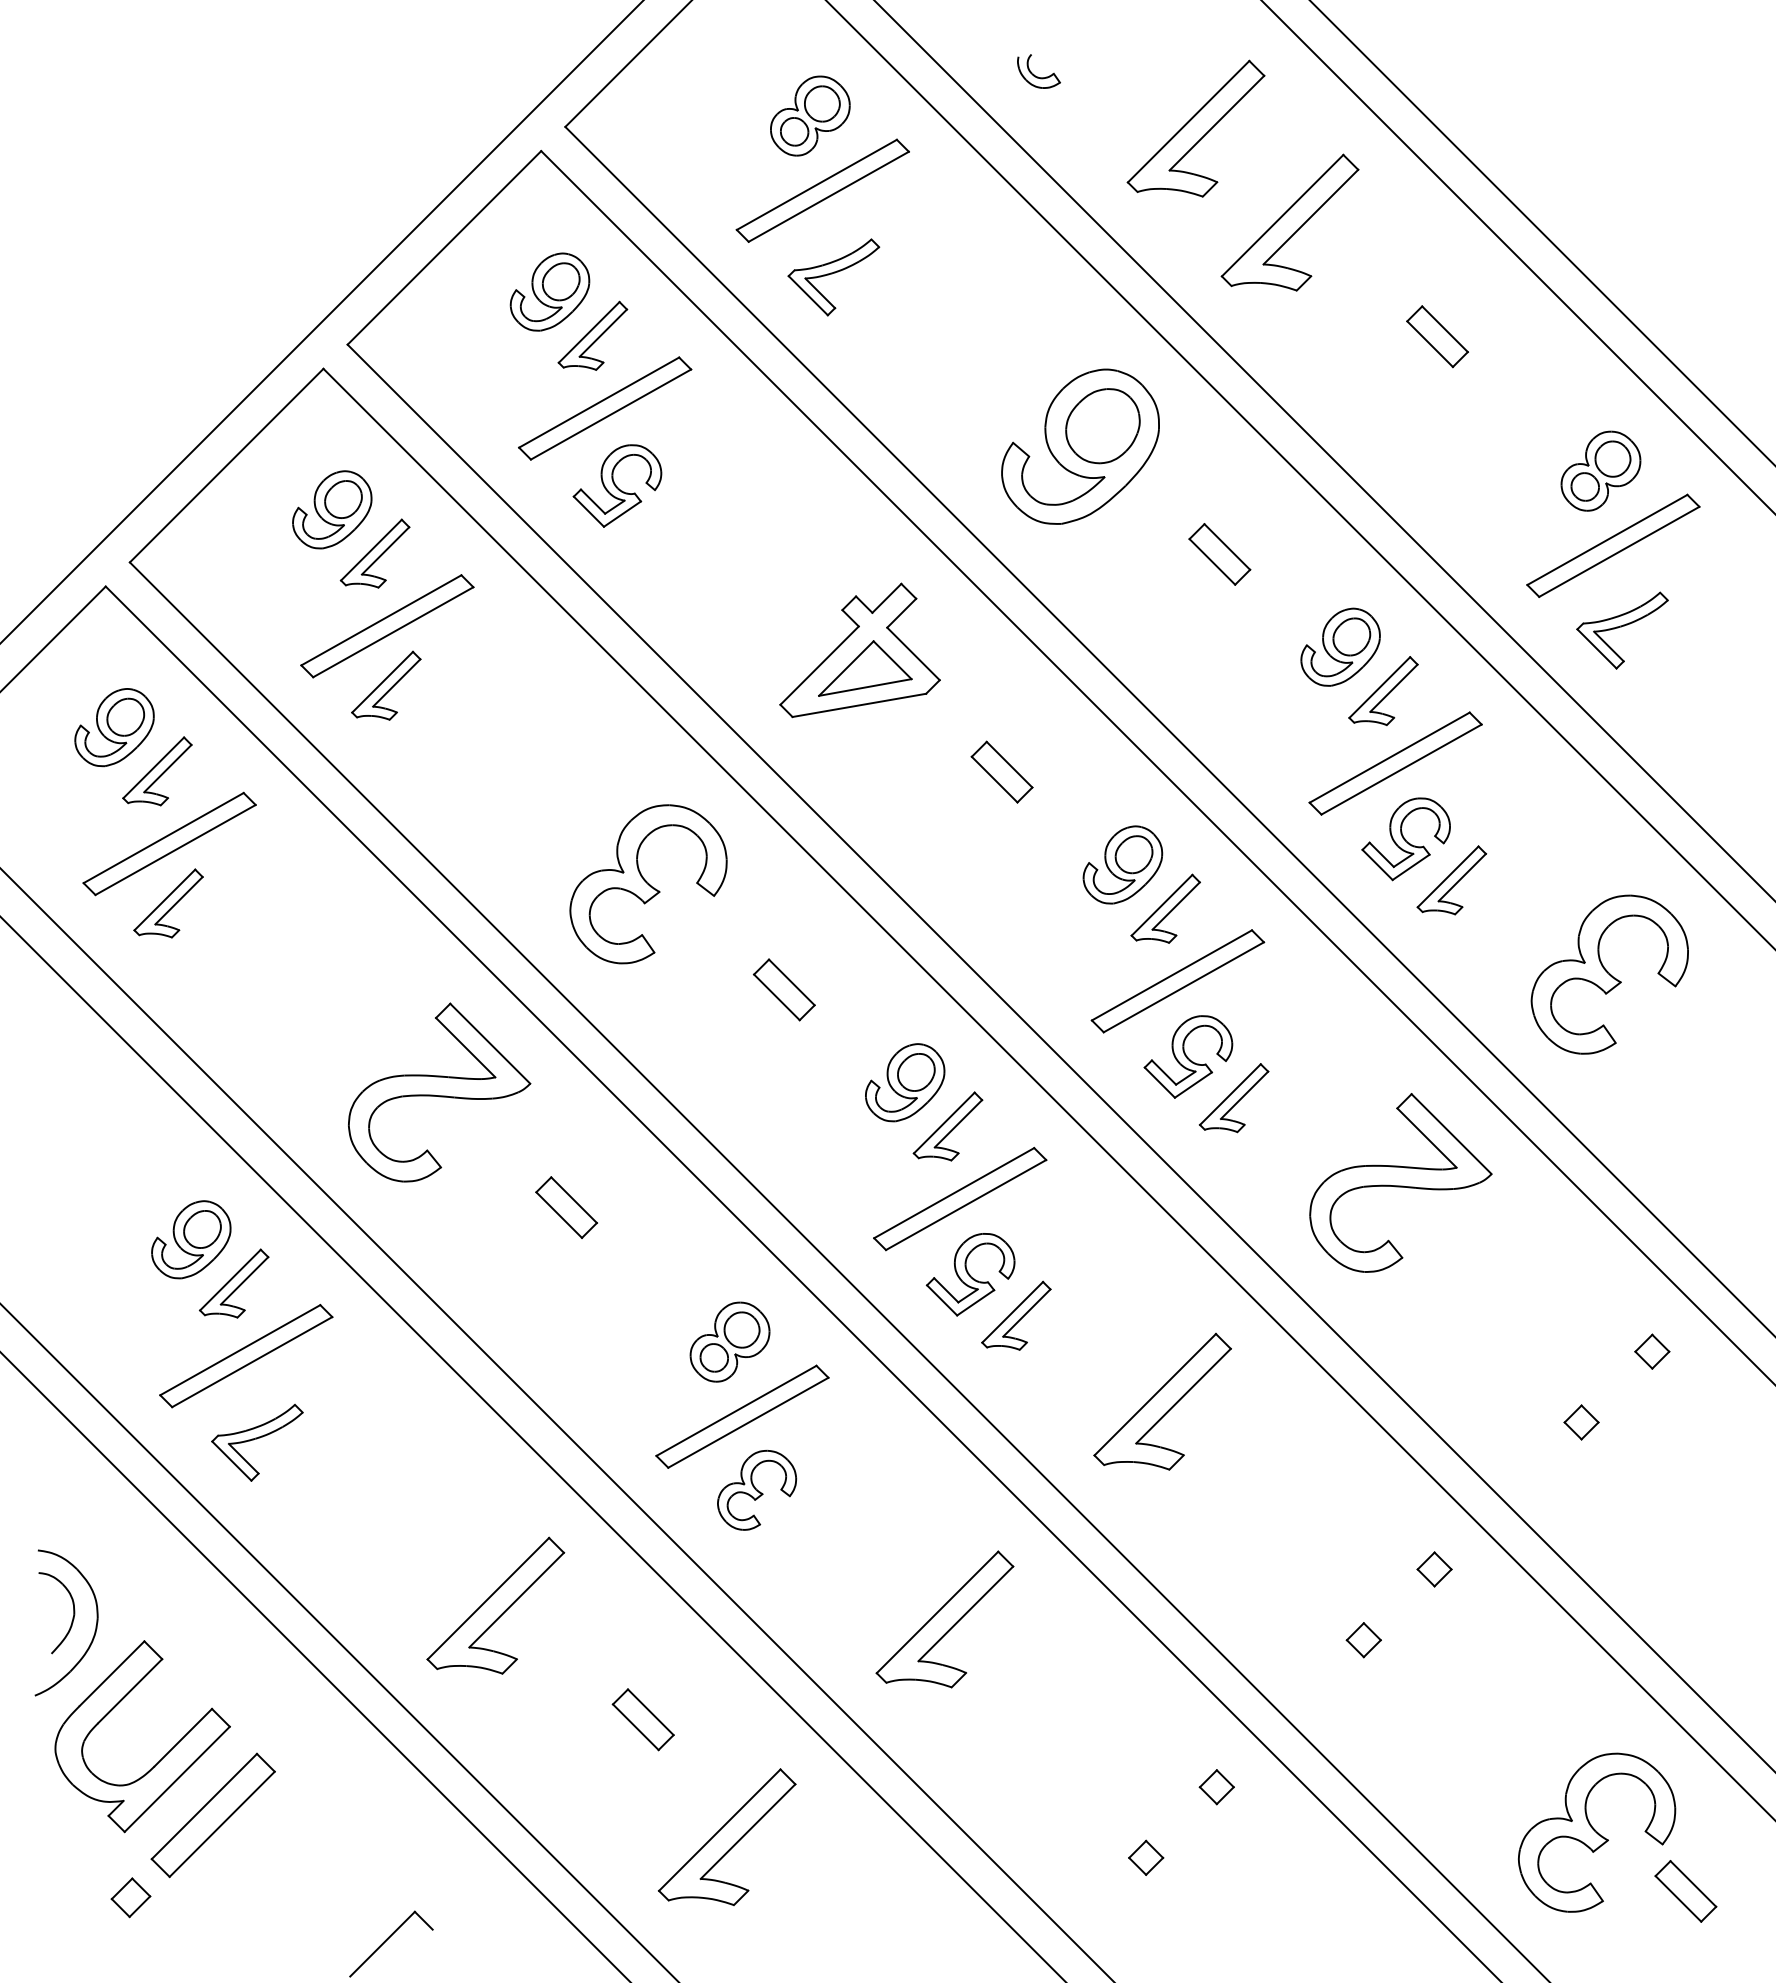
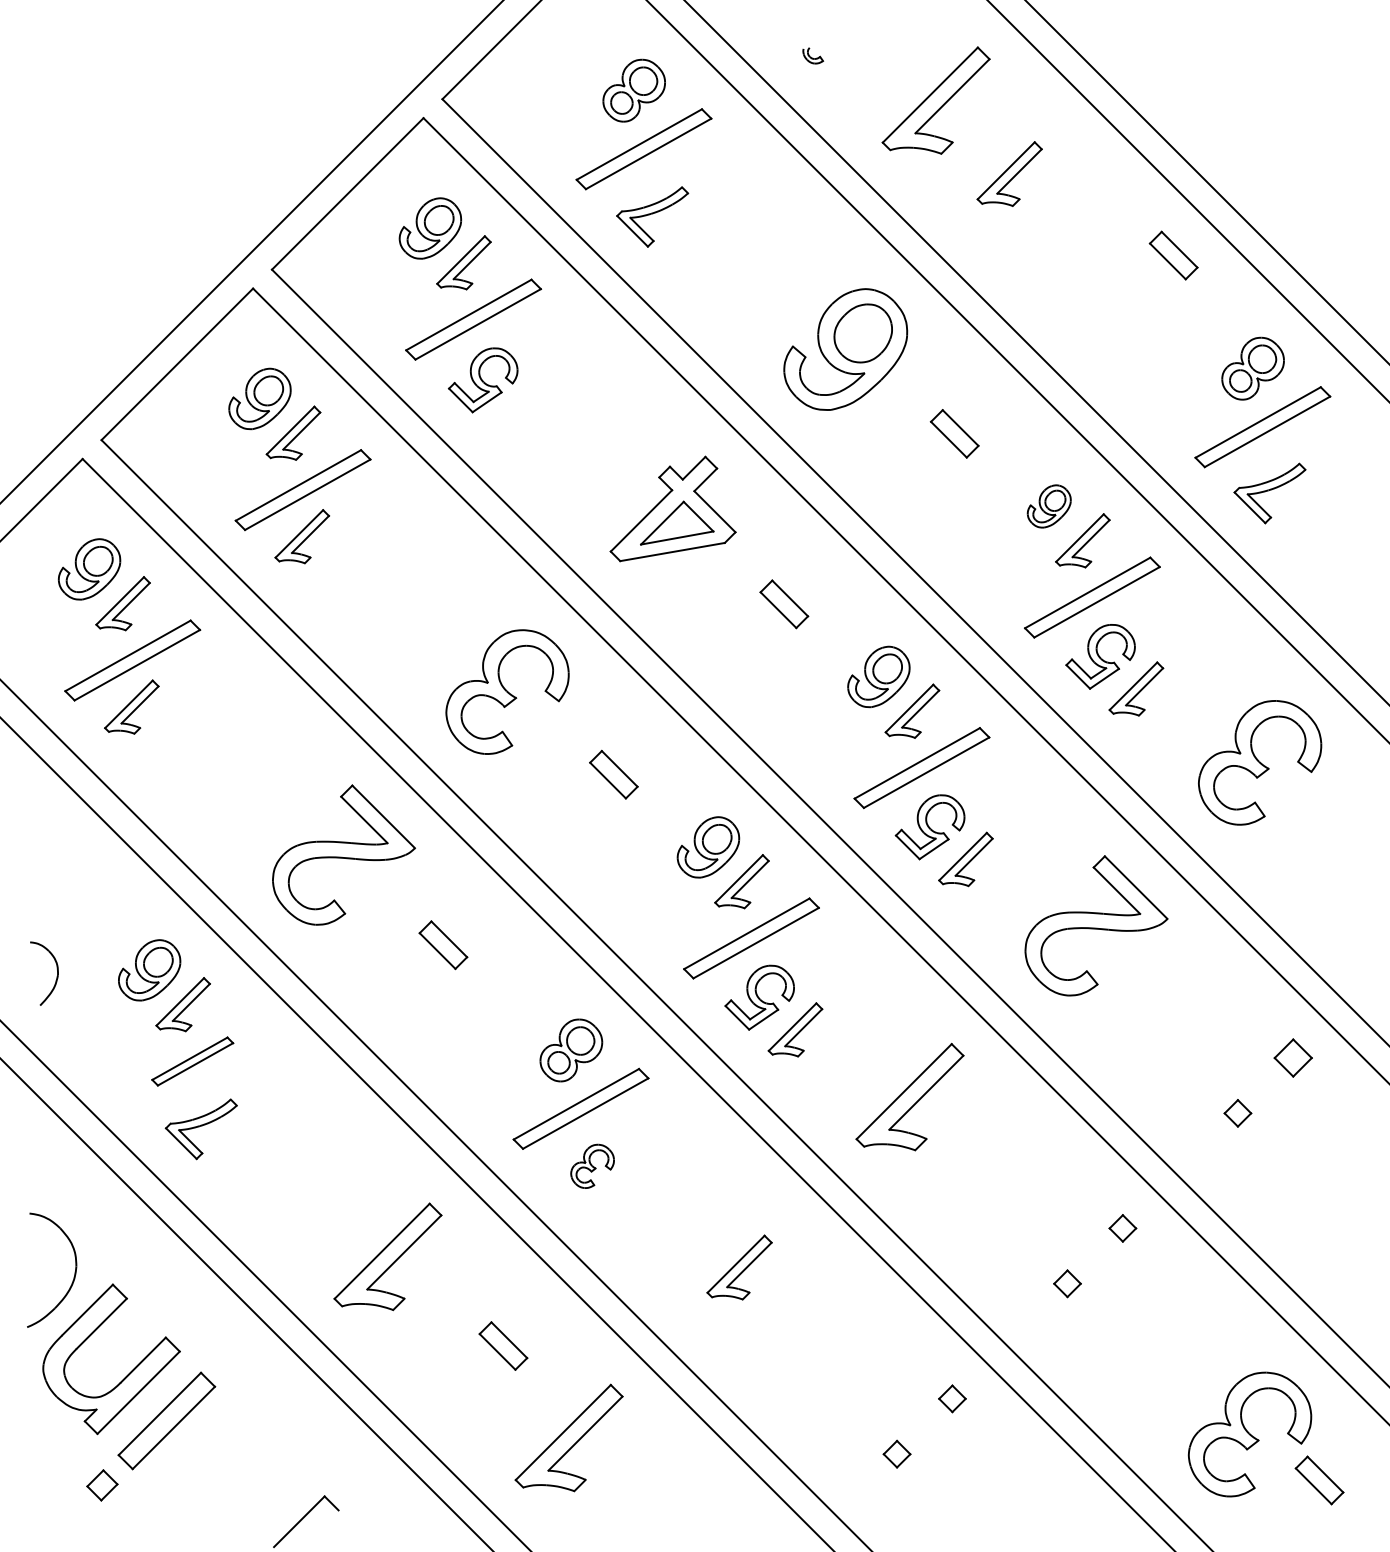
part: (1038, 71) -> (812, 55), size x0.6
part: (1289, 222) -> (1009, 174), size x0.6
part: (1437, 336) -> (1173, 255), moved
part: (1340, 646) -> (1049, 505), size x0.7
part: (1652, 1351) -> (1293, 1057), size x1.4
part: (246, 1356) -> (192, 1061), size x0.6
part: (757, 1489) -> (592, 1165), size x0.7
part: (72, 1617) -> (56, 977), moved
part: (944, 1619) -> (739, 1267), size x0.6

